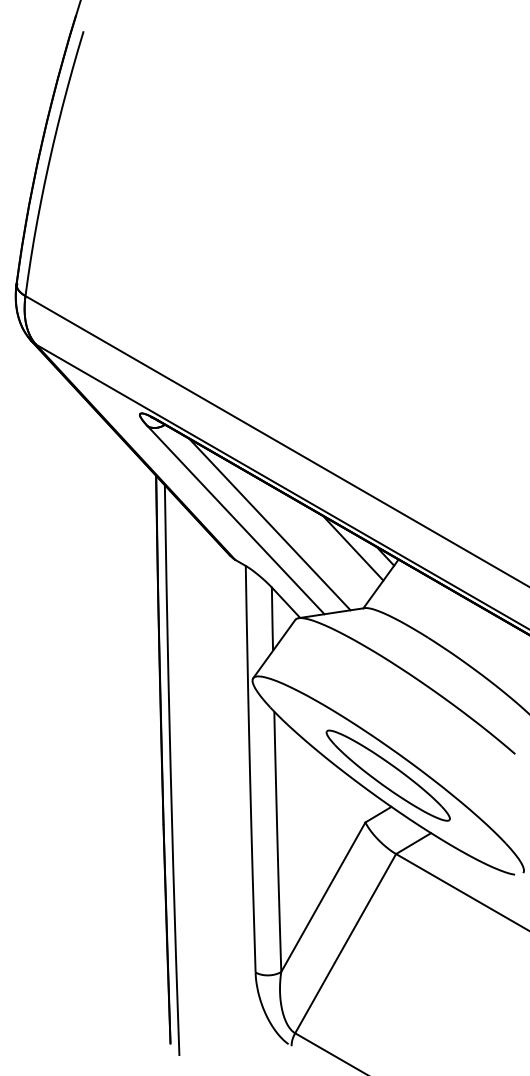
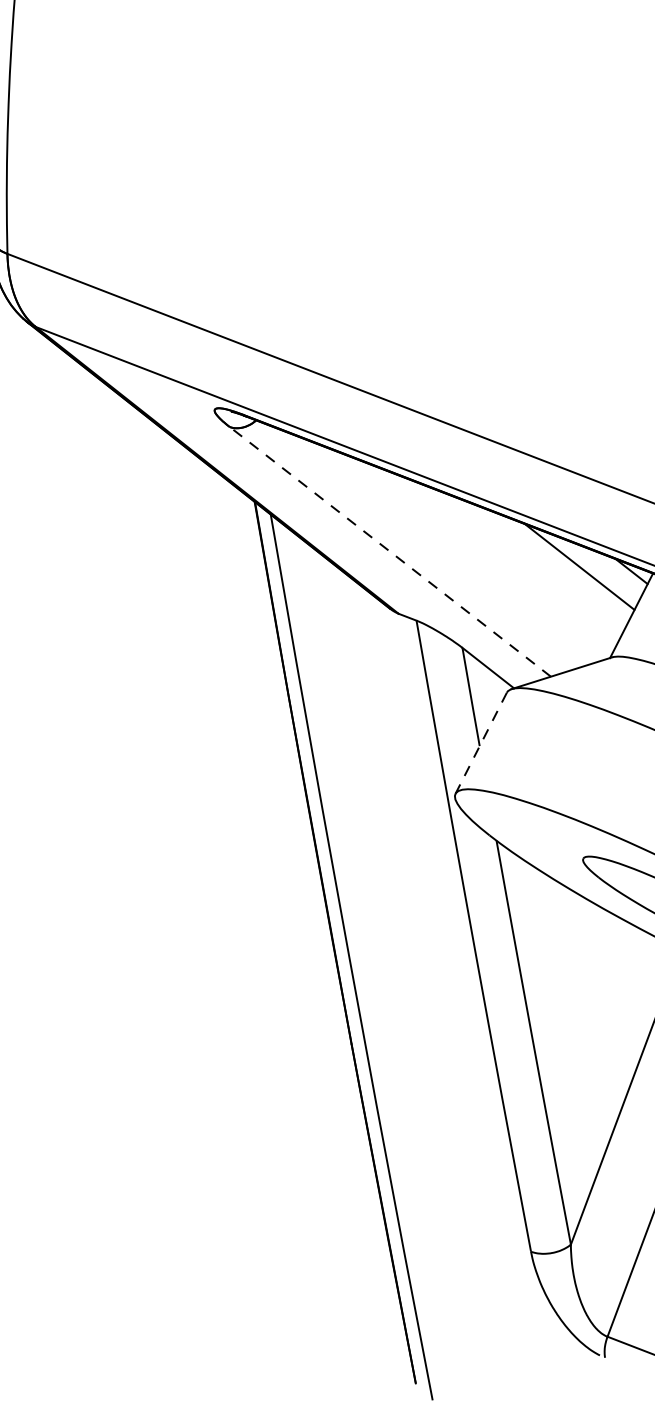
line: (235, 519) -> (389, 550), solid -> dashed
line: (269, 524) -> (443, 550), removed
line: (274, 649) -> (481, 743), solid -> dashed

